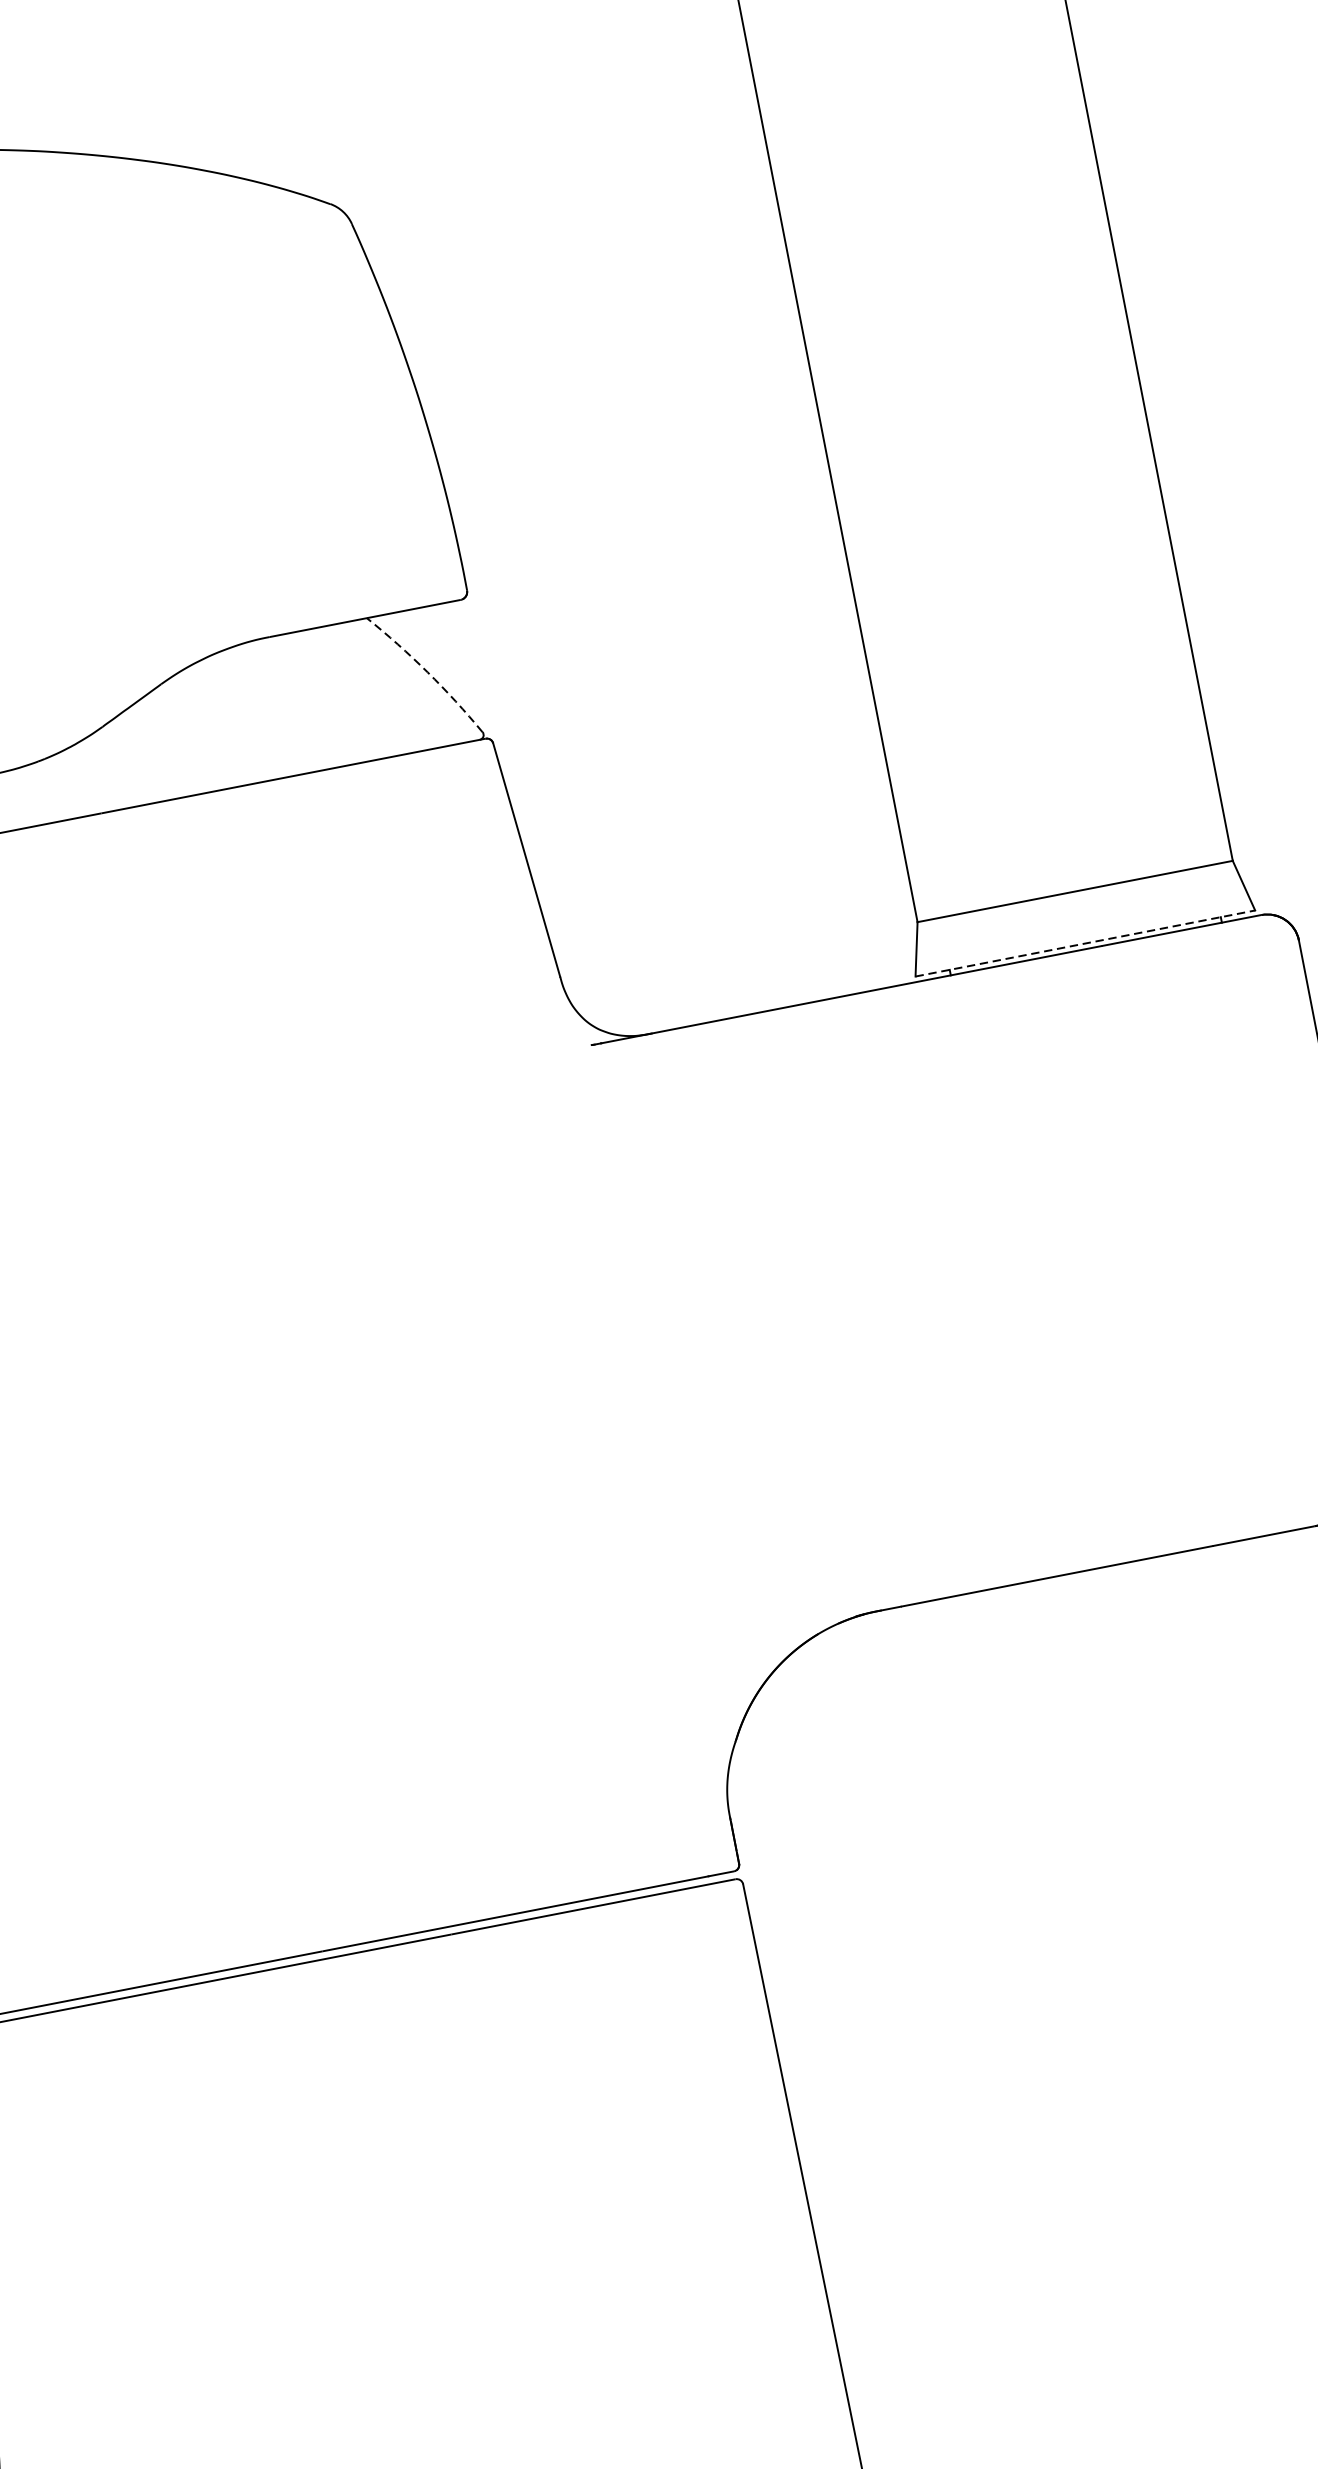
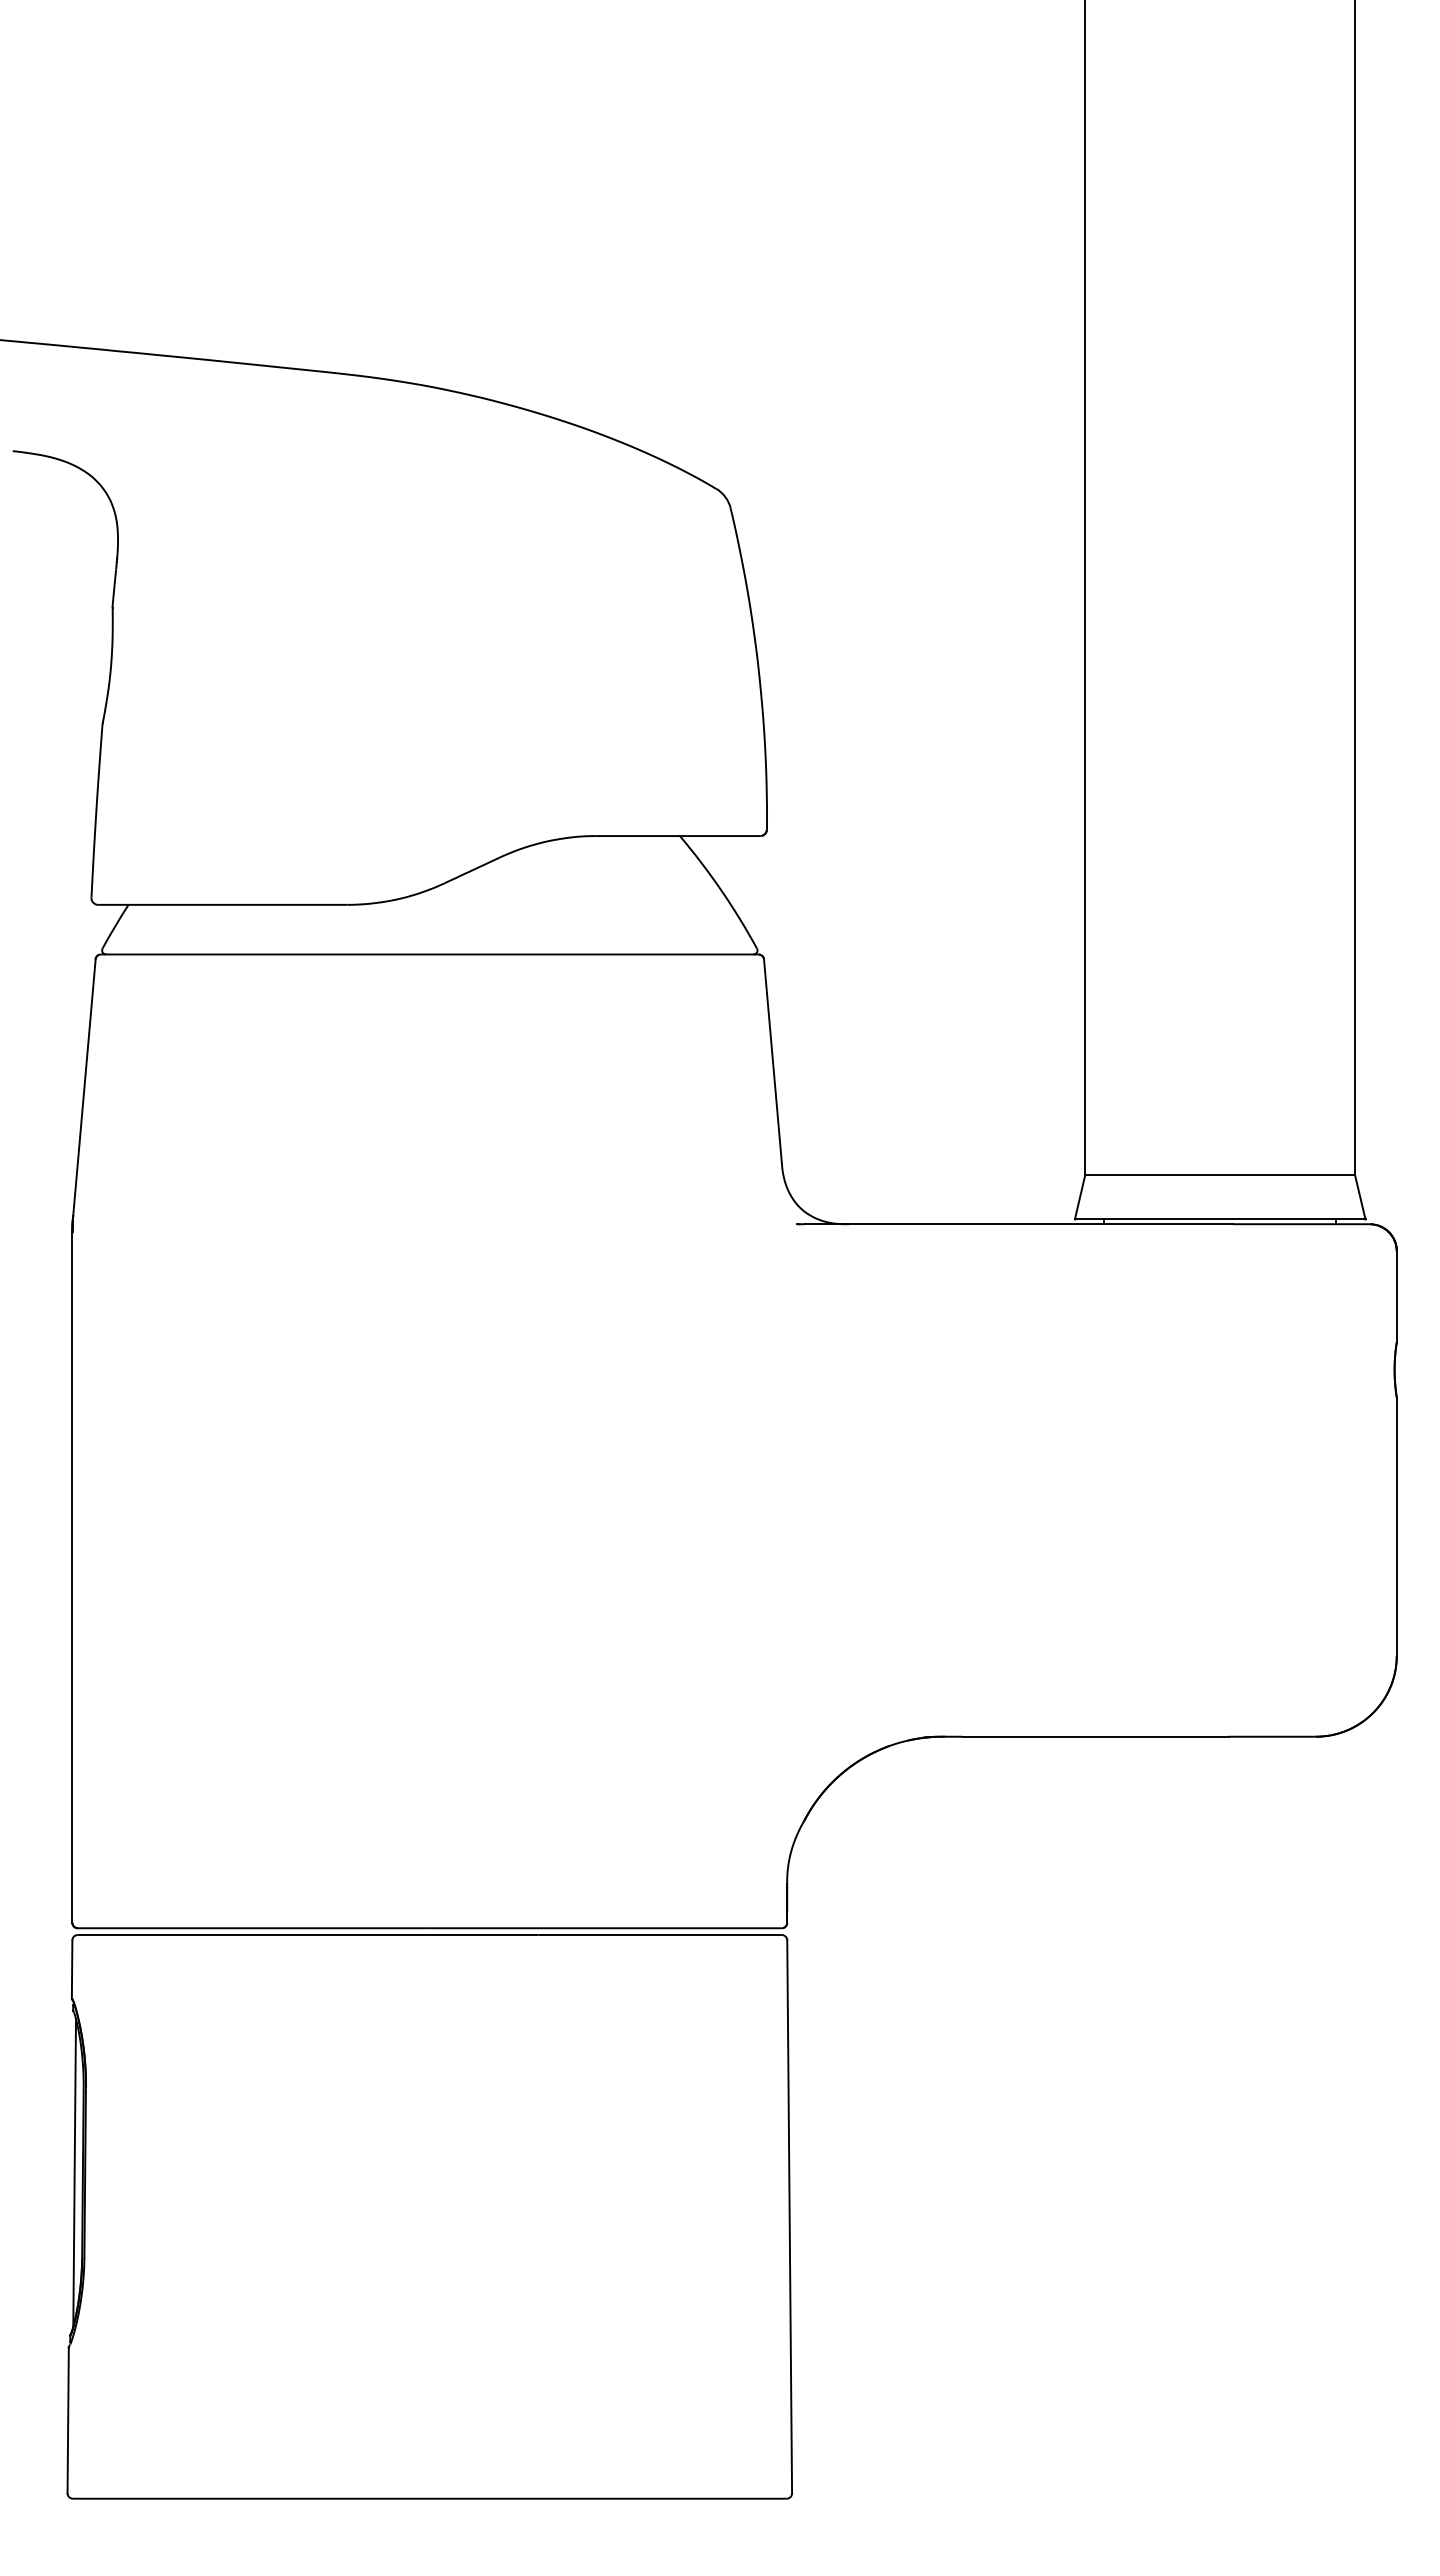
arc: (427, 672) -> (721, 890), dashed -> solid
line: (1085, 943) -> (1220, 1219), dashed -> solid

